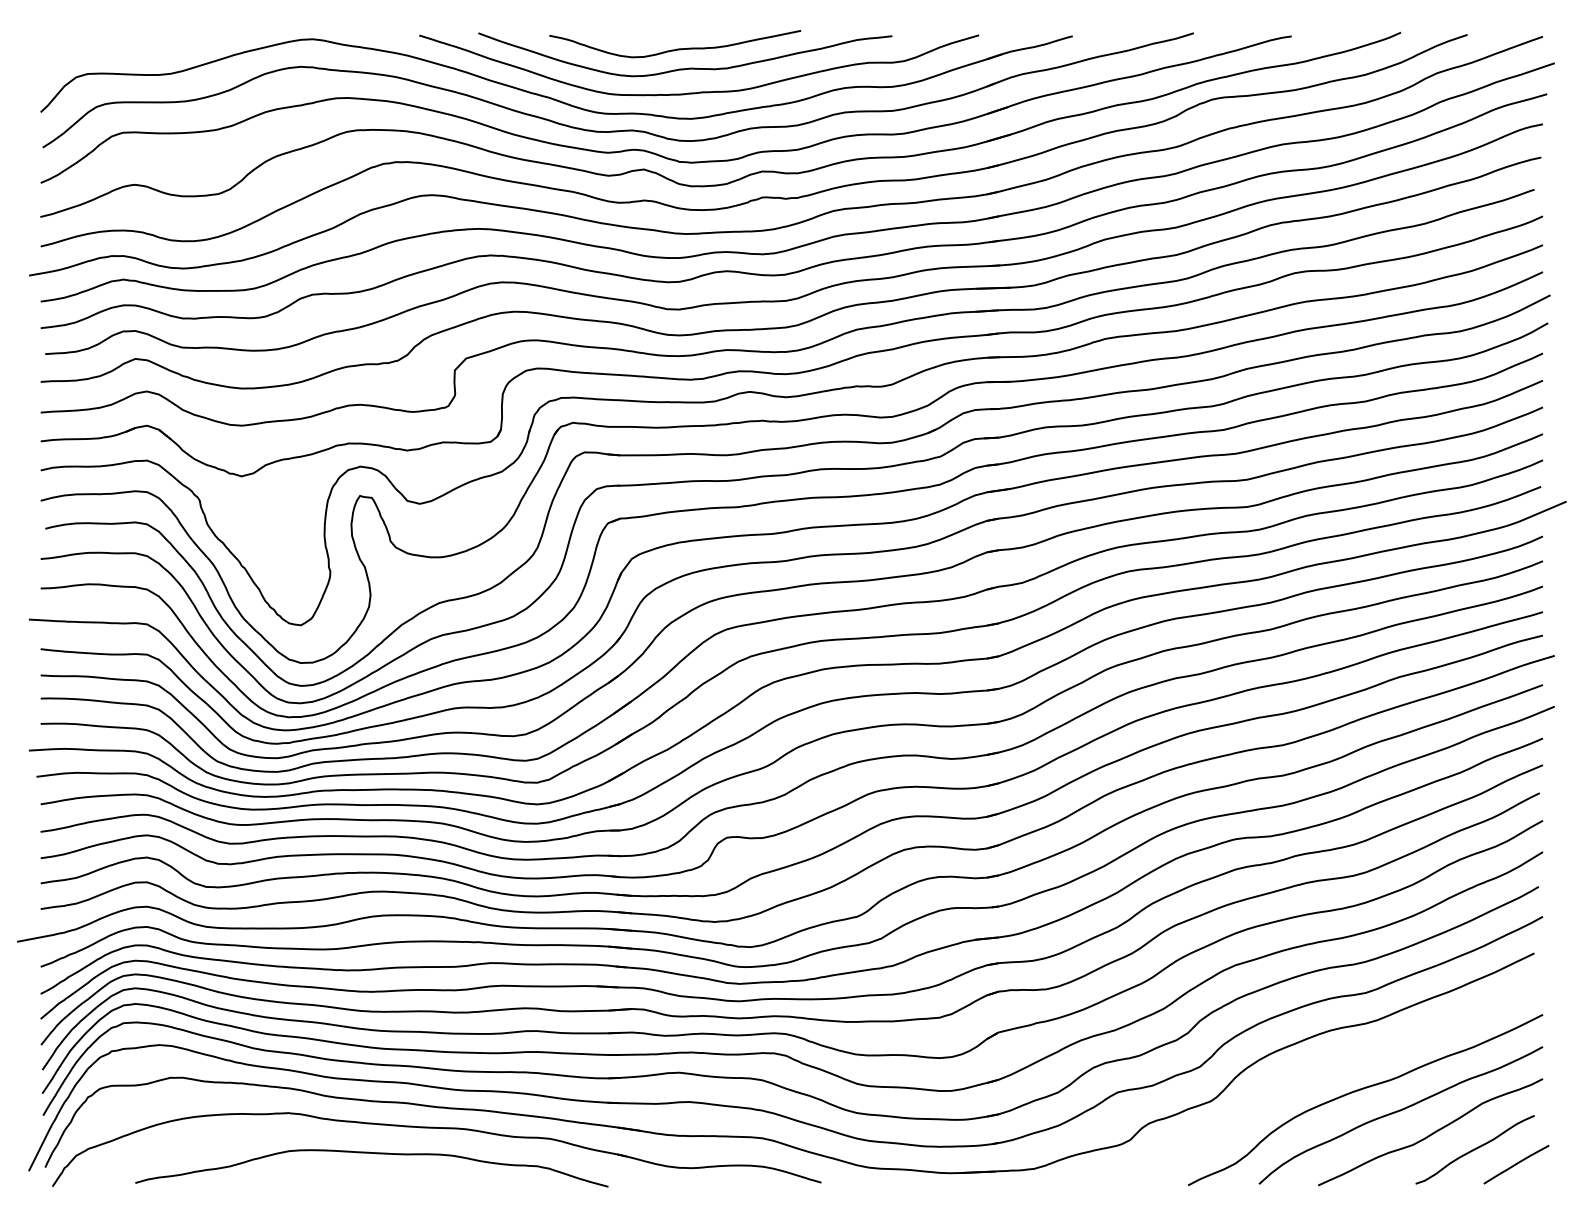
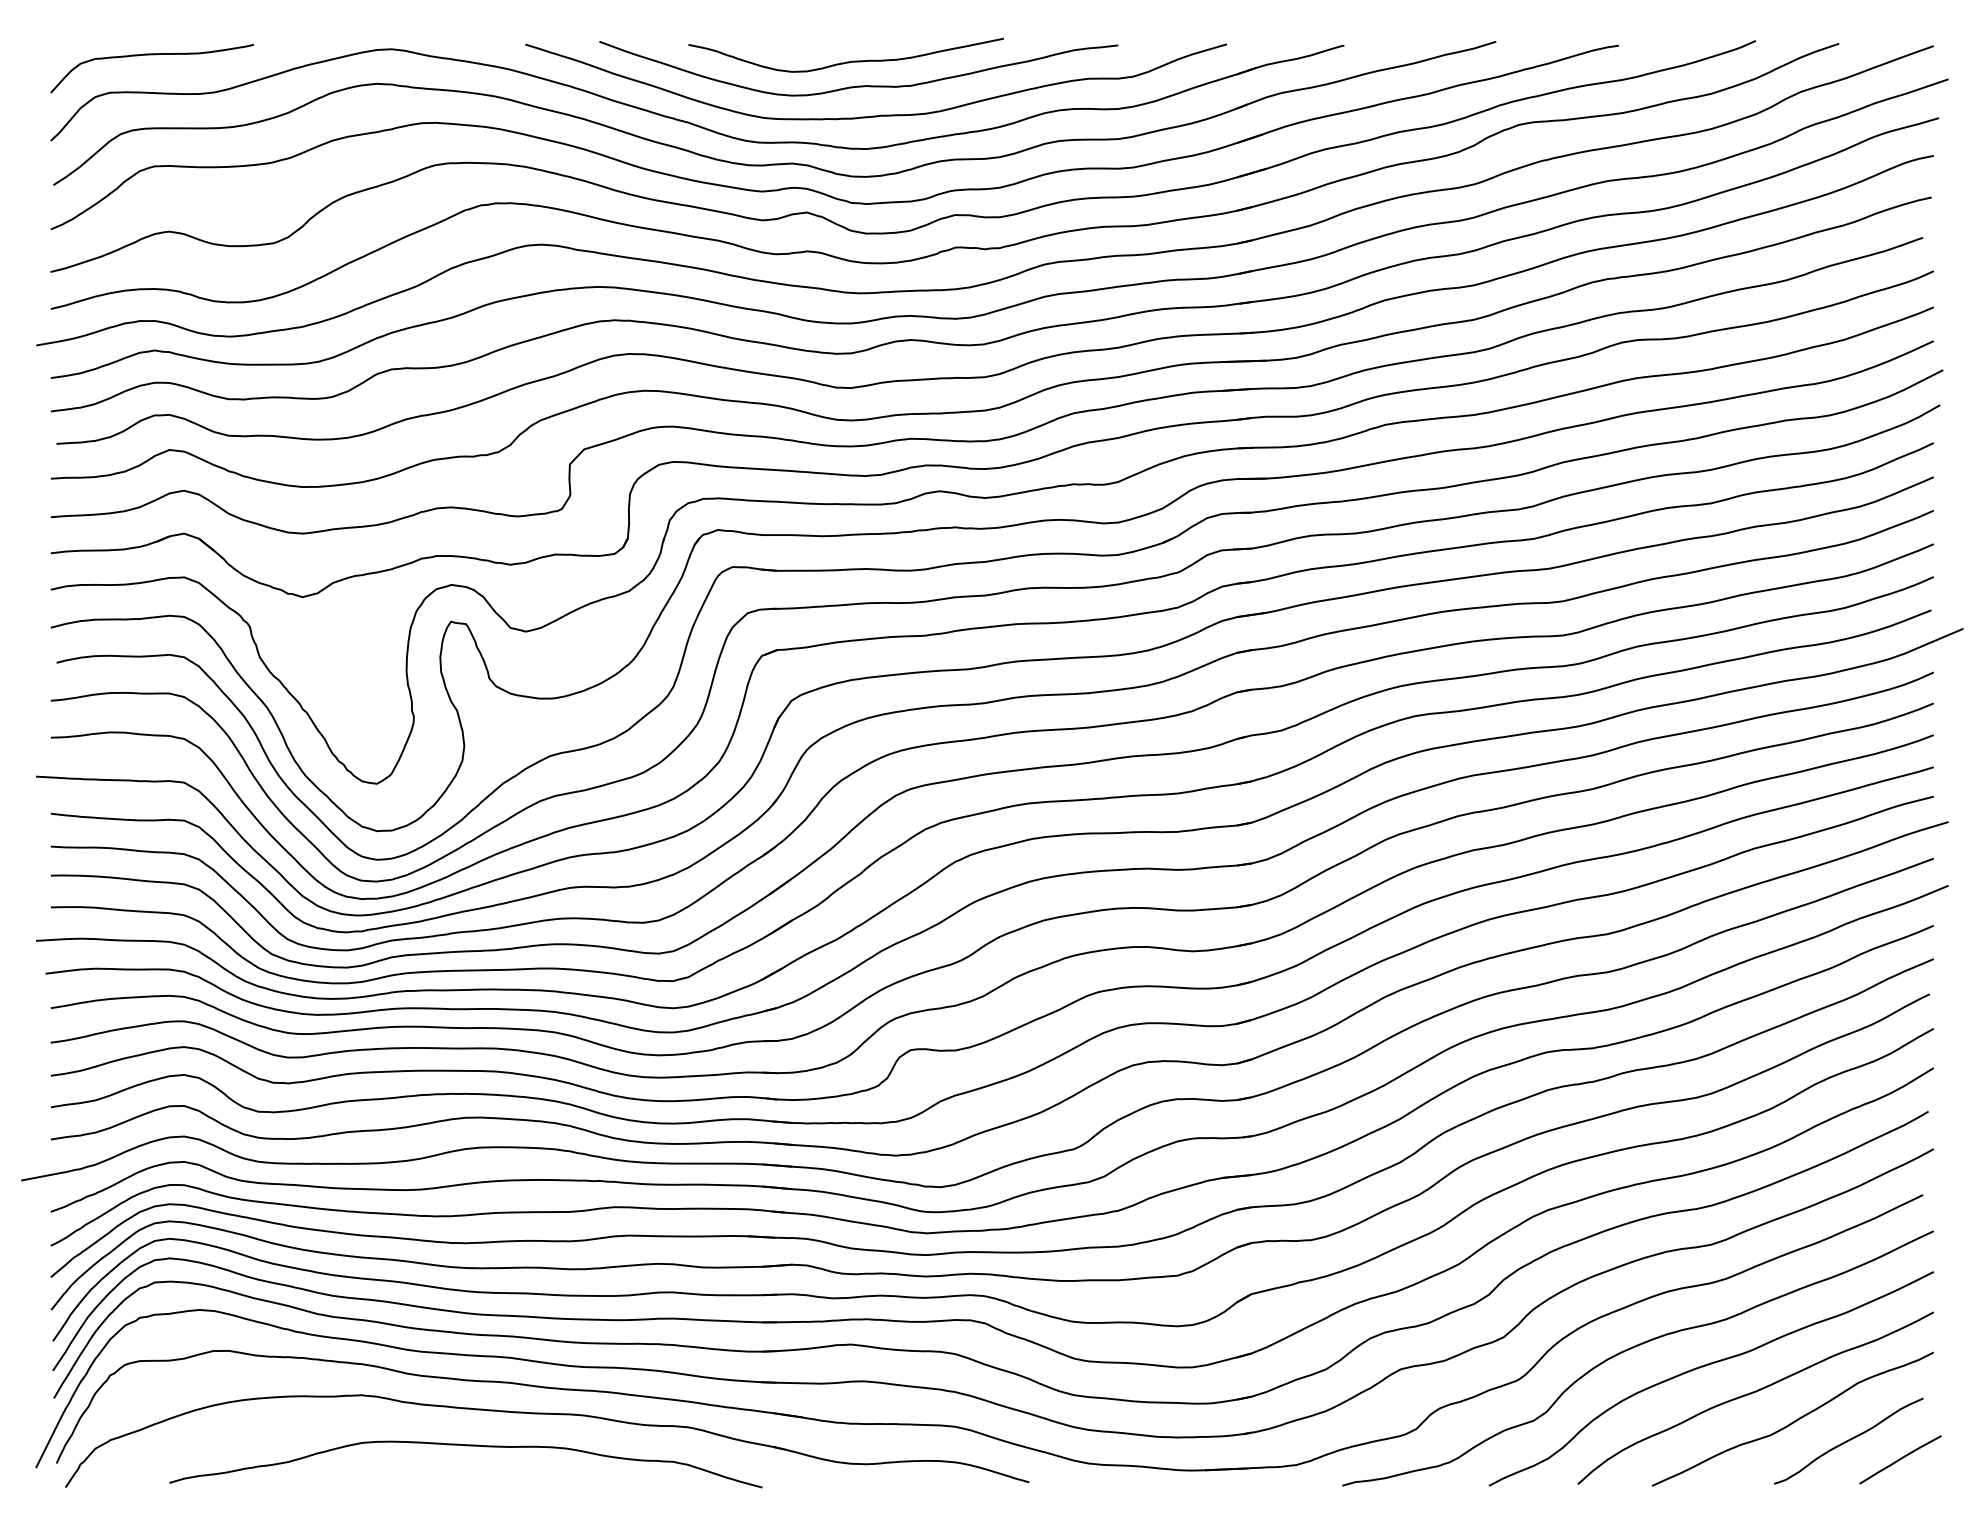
curve: (121, 44) -> (152, 55), added
curve: (1304, 1075) -> (1634, 1348), added

